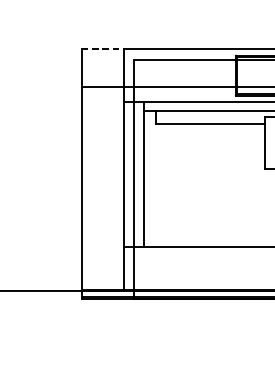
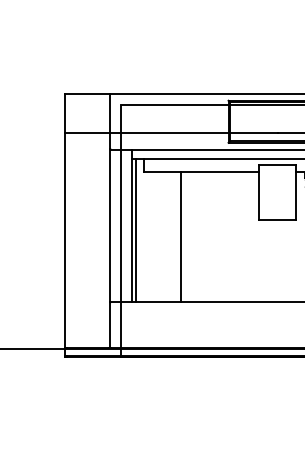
line: (103, 48) -> (88, 93), dashed -> solid
line: (147, 178) -> (135, 230), added
line: (190, 185) -> (180, 237), added

